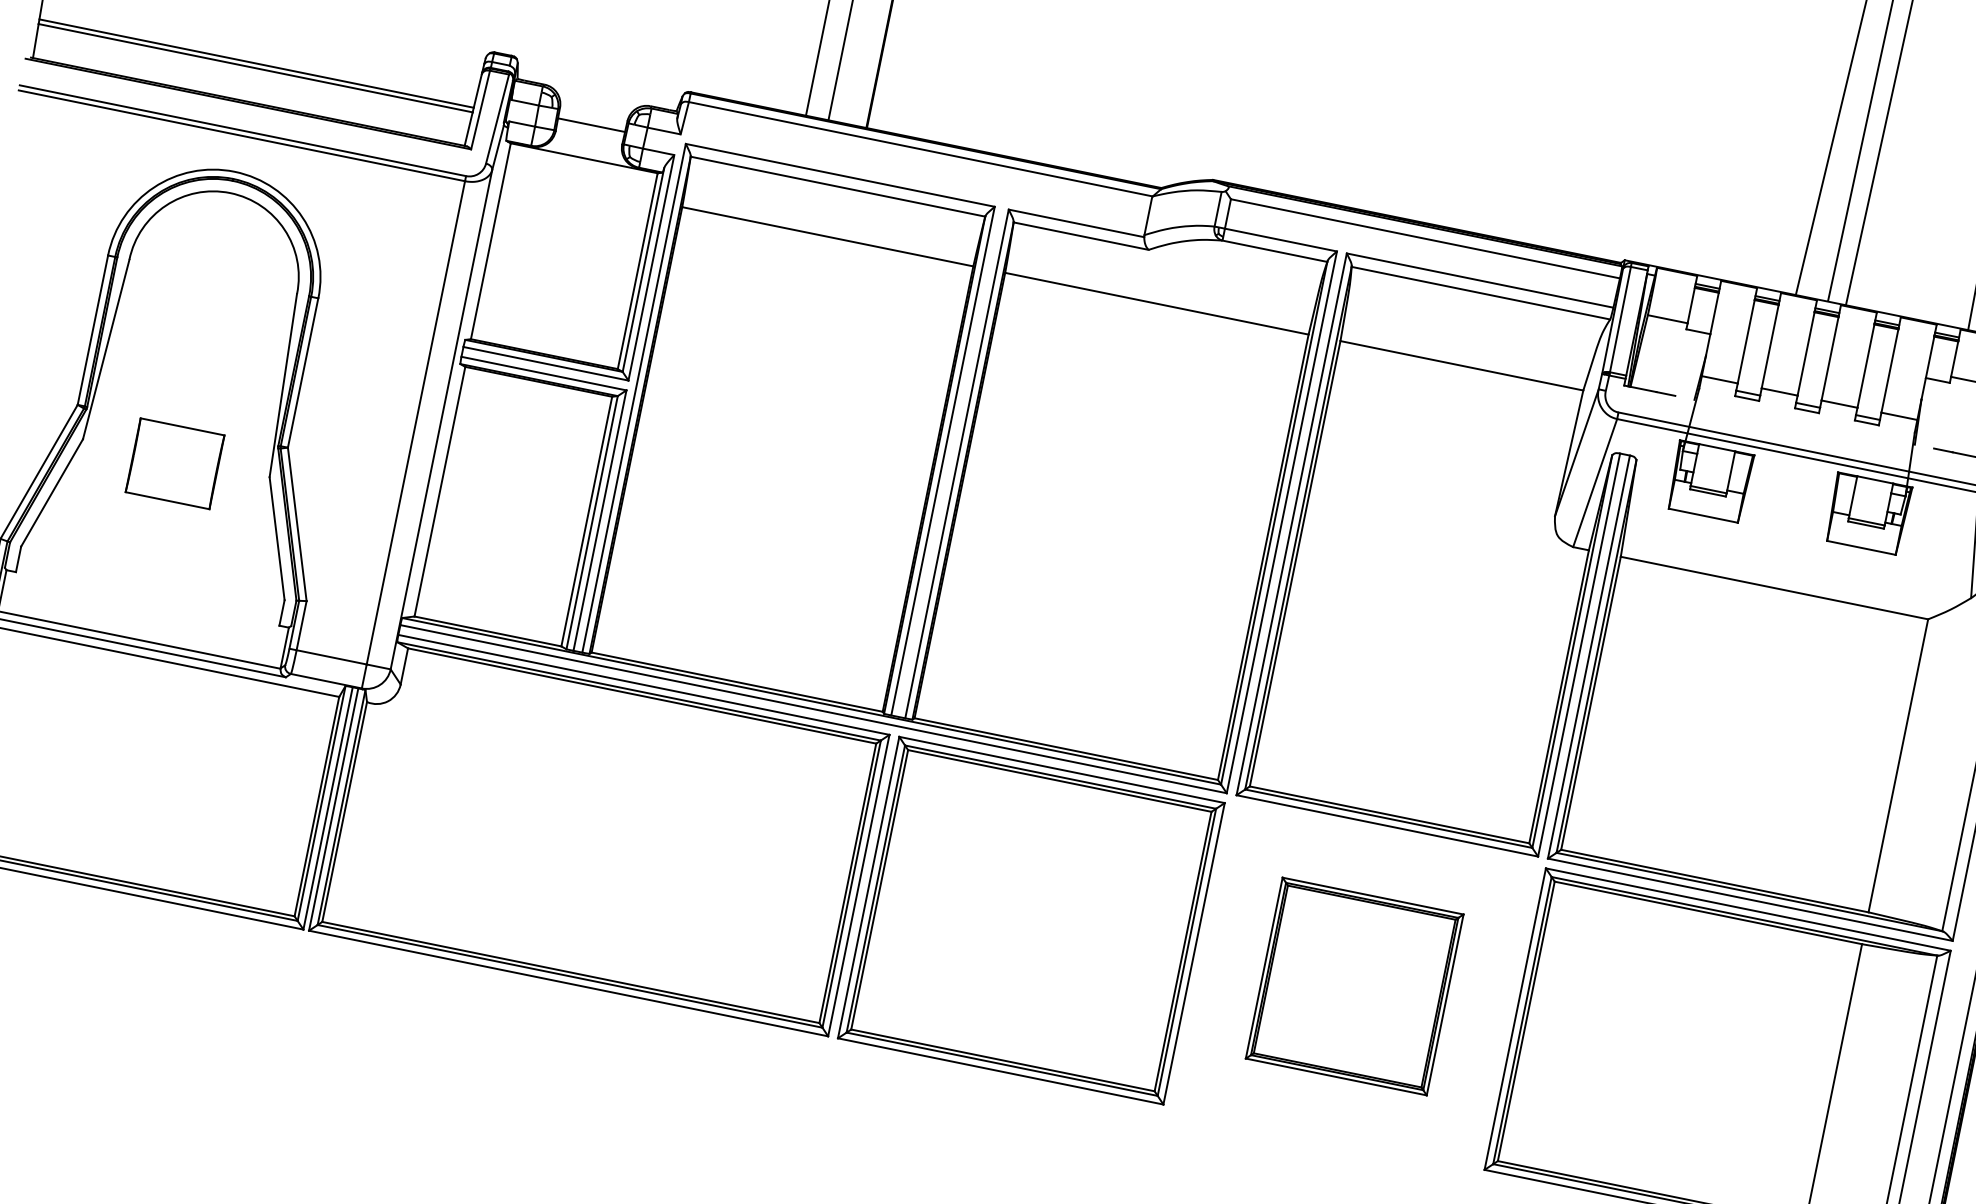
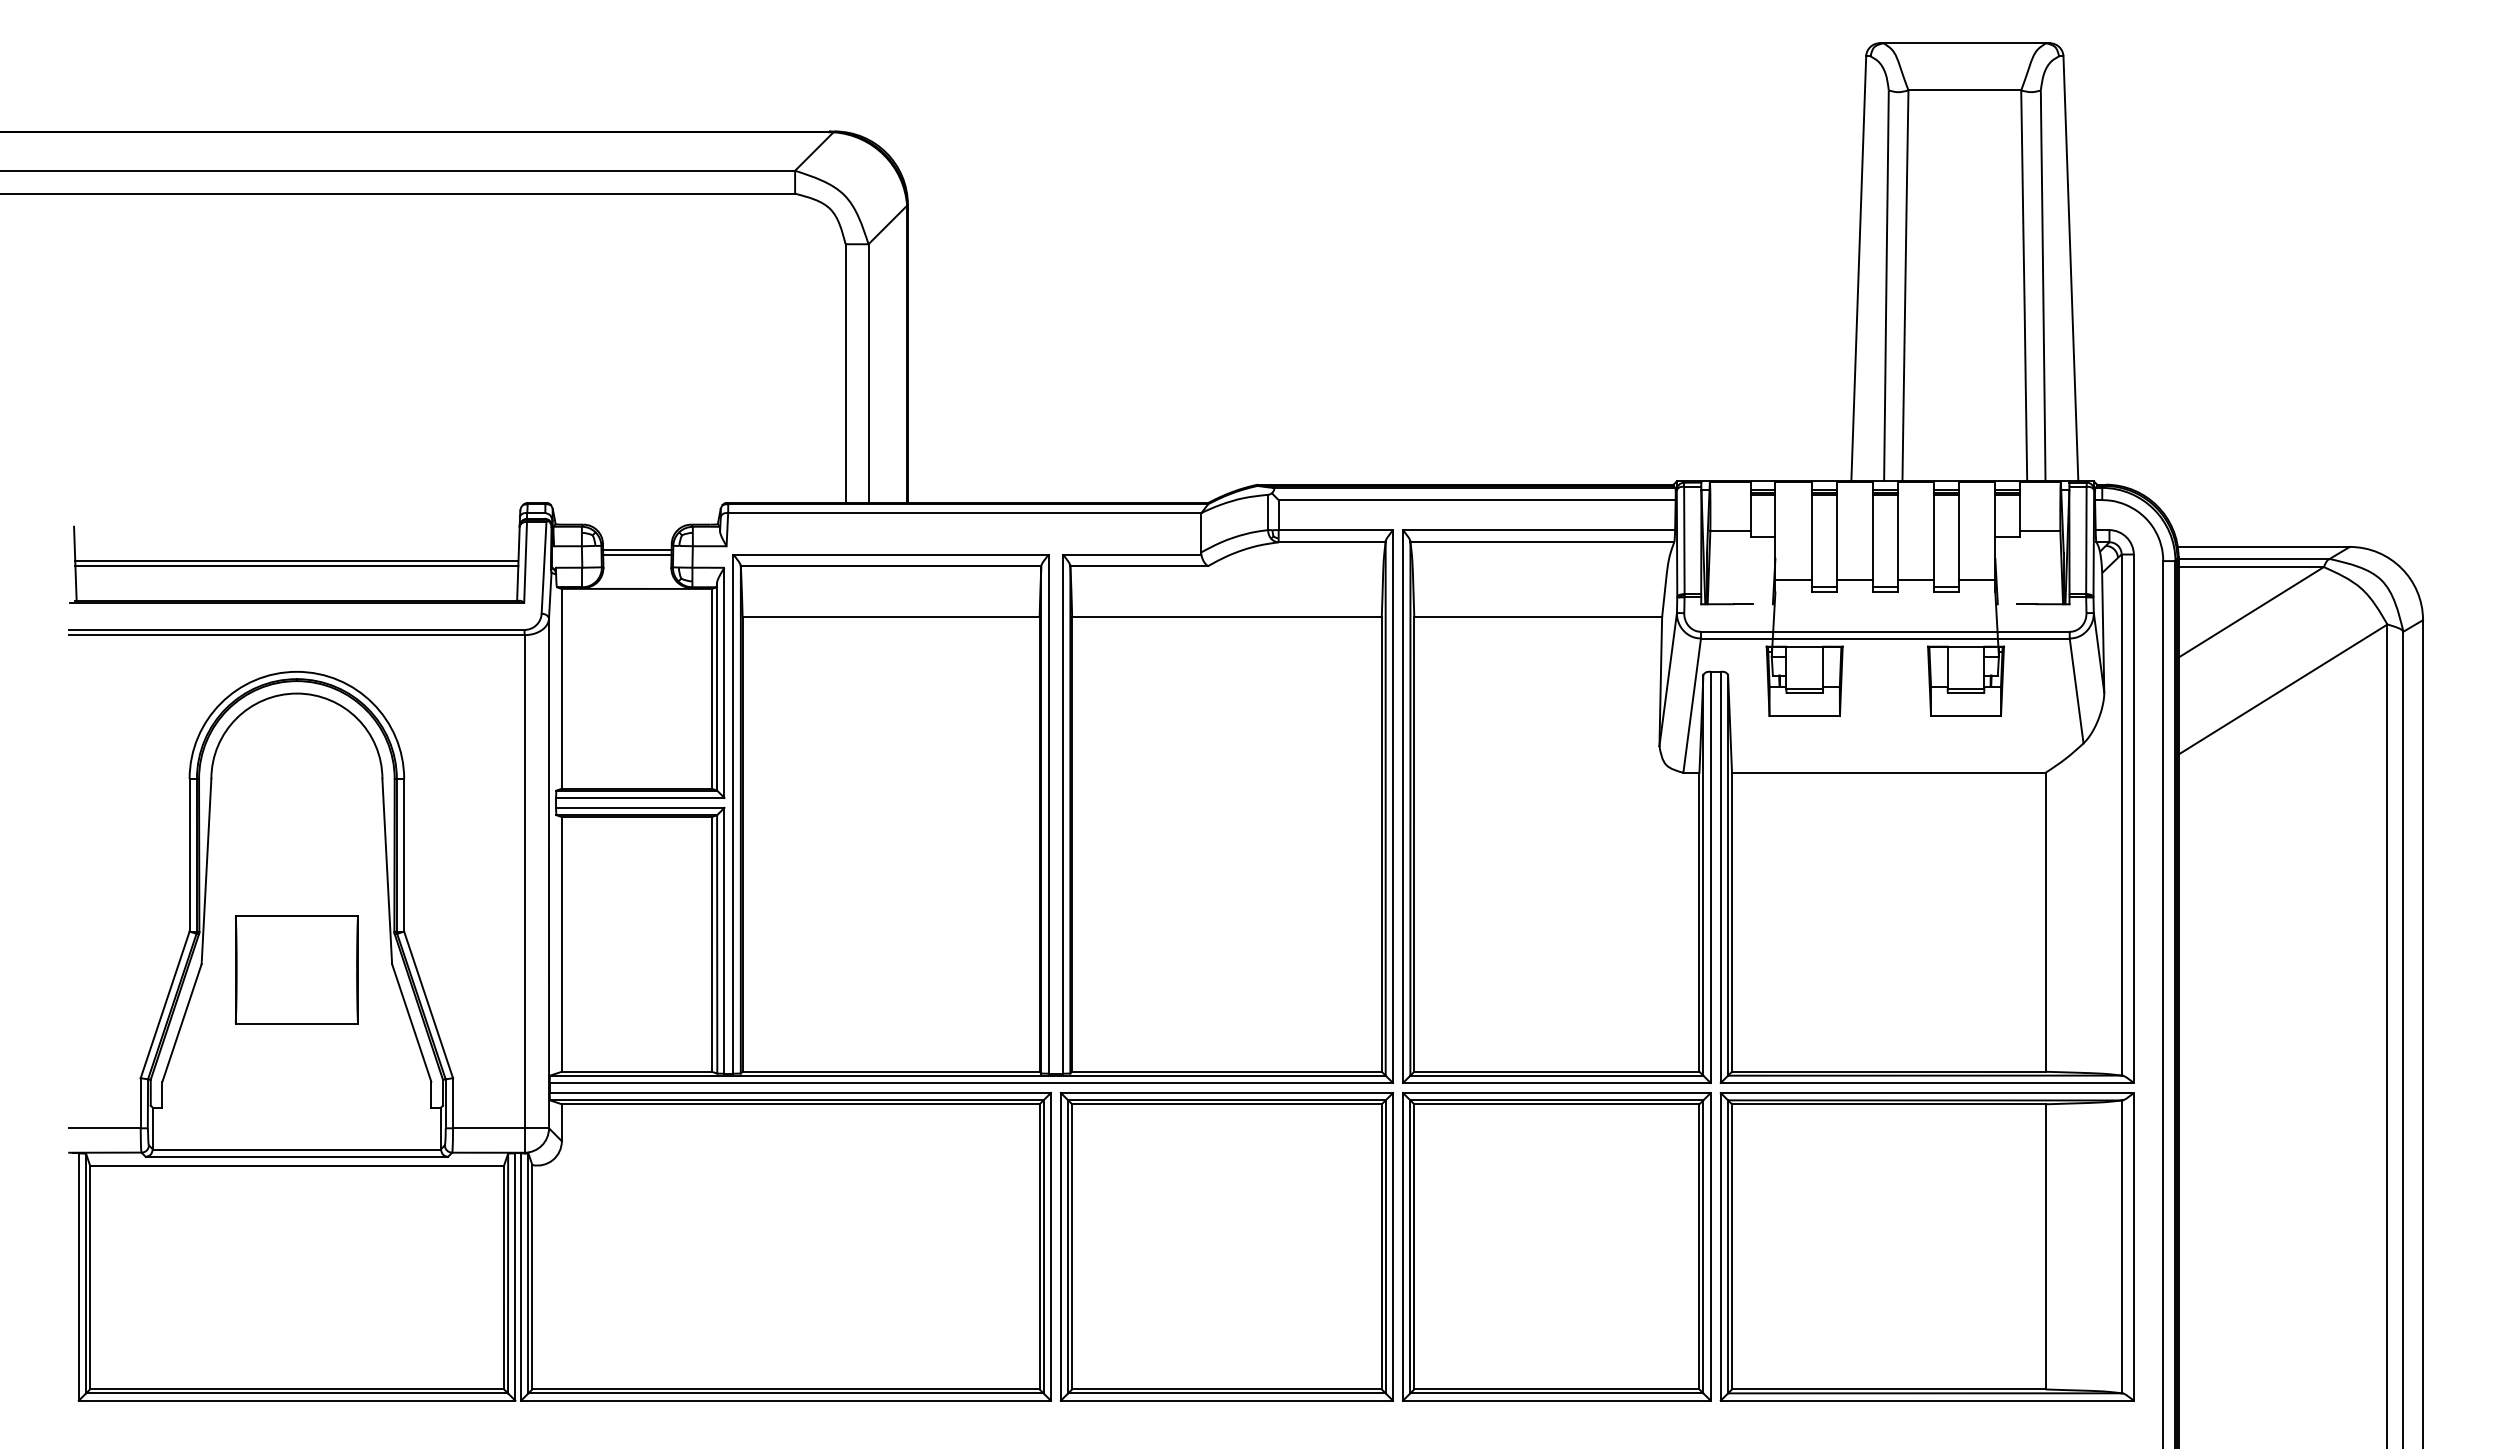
line: (592, 120) -> (637, 550), added
part: (174, 463) -> (296, 969), size x1.43
part: (1354, 986) -> (1556, 1246), size x1.67

